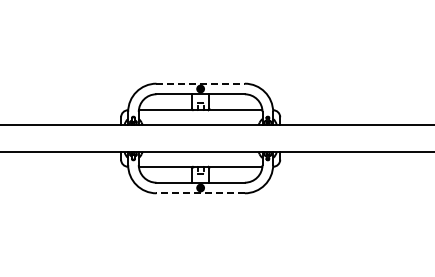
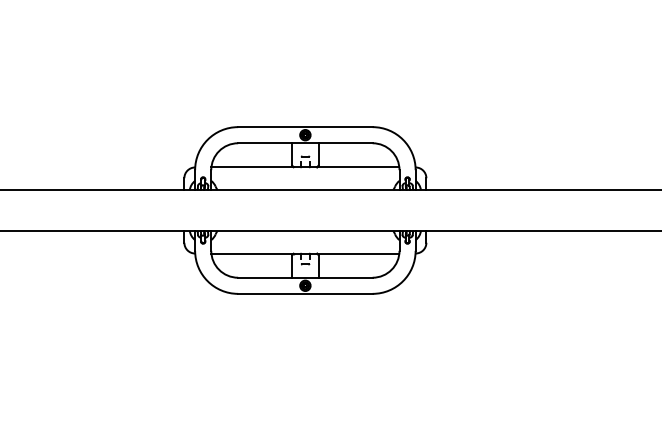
line: (201, 83) -> (306, 126), dashed -> solid
line: (200, 193) -> (305, 294), dashed -> solid

